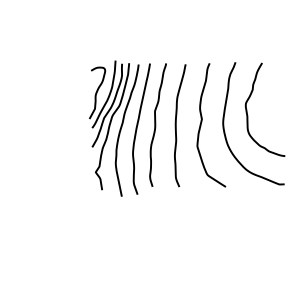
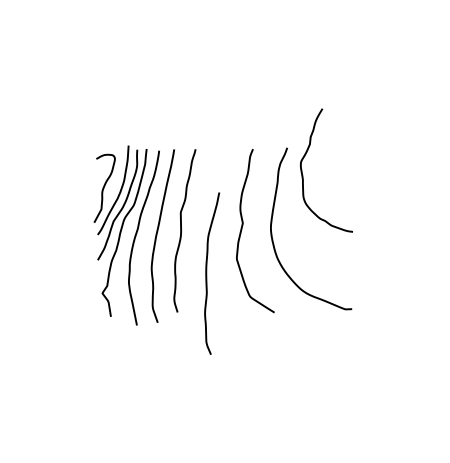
curve: (247, 113) -> (303, 175), moved
curve: (176, 125) -> (207, 273), moved

